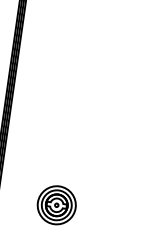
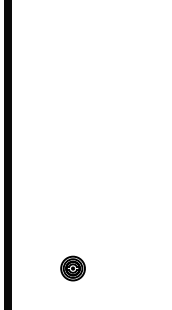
part: (56, 205) -> (72, 268), size x0.6

